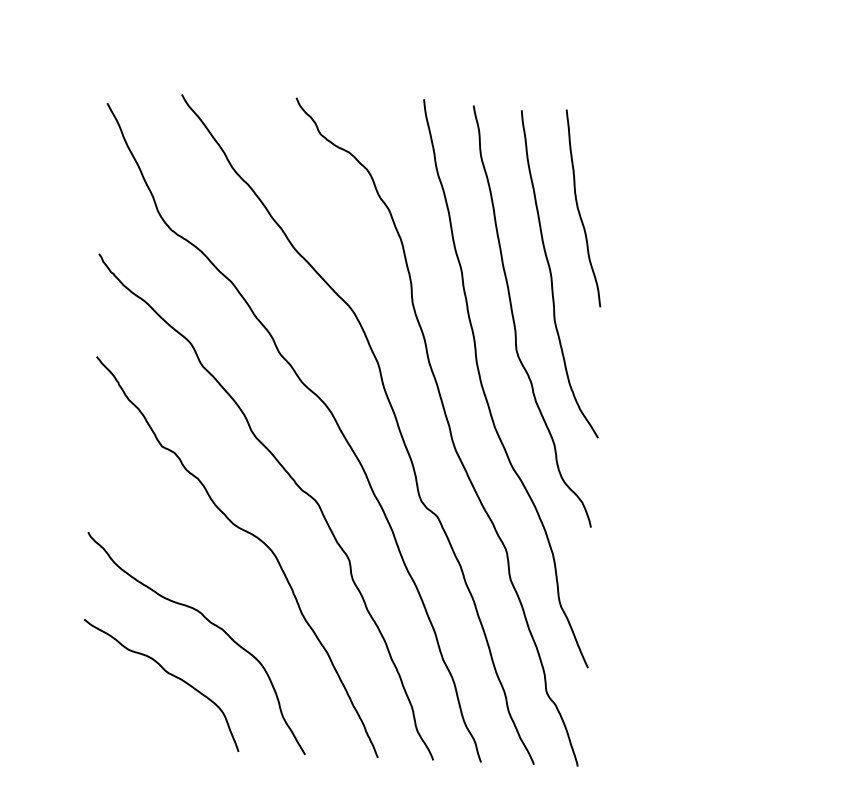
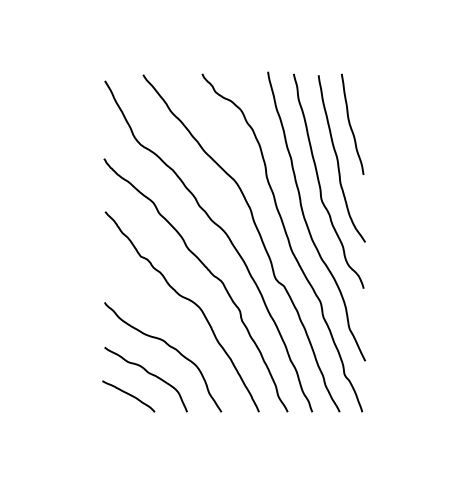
curve: (126, 714) -> (128, 395), added

